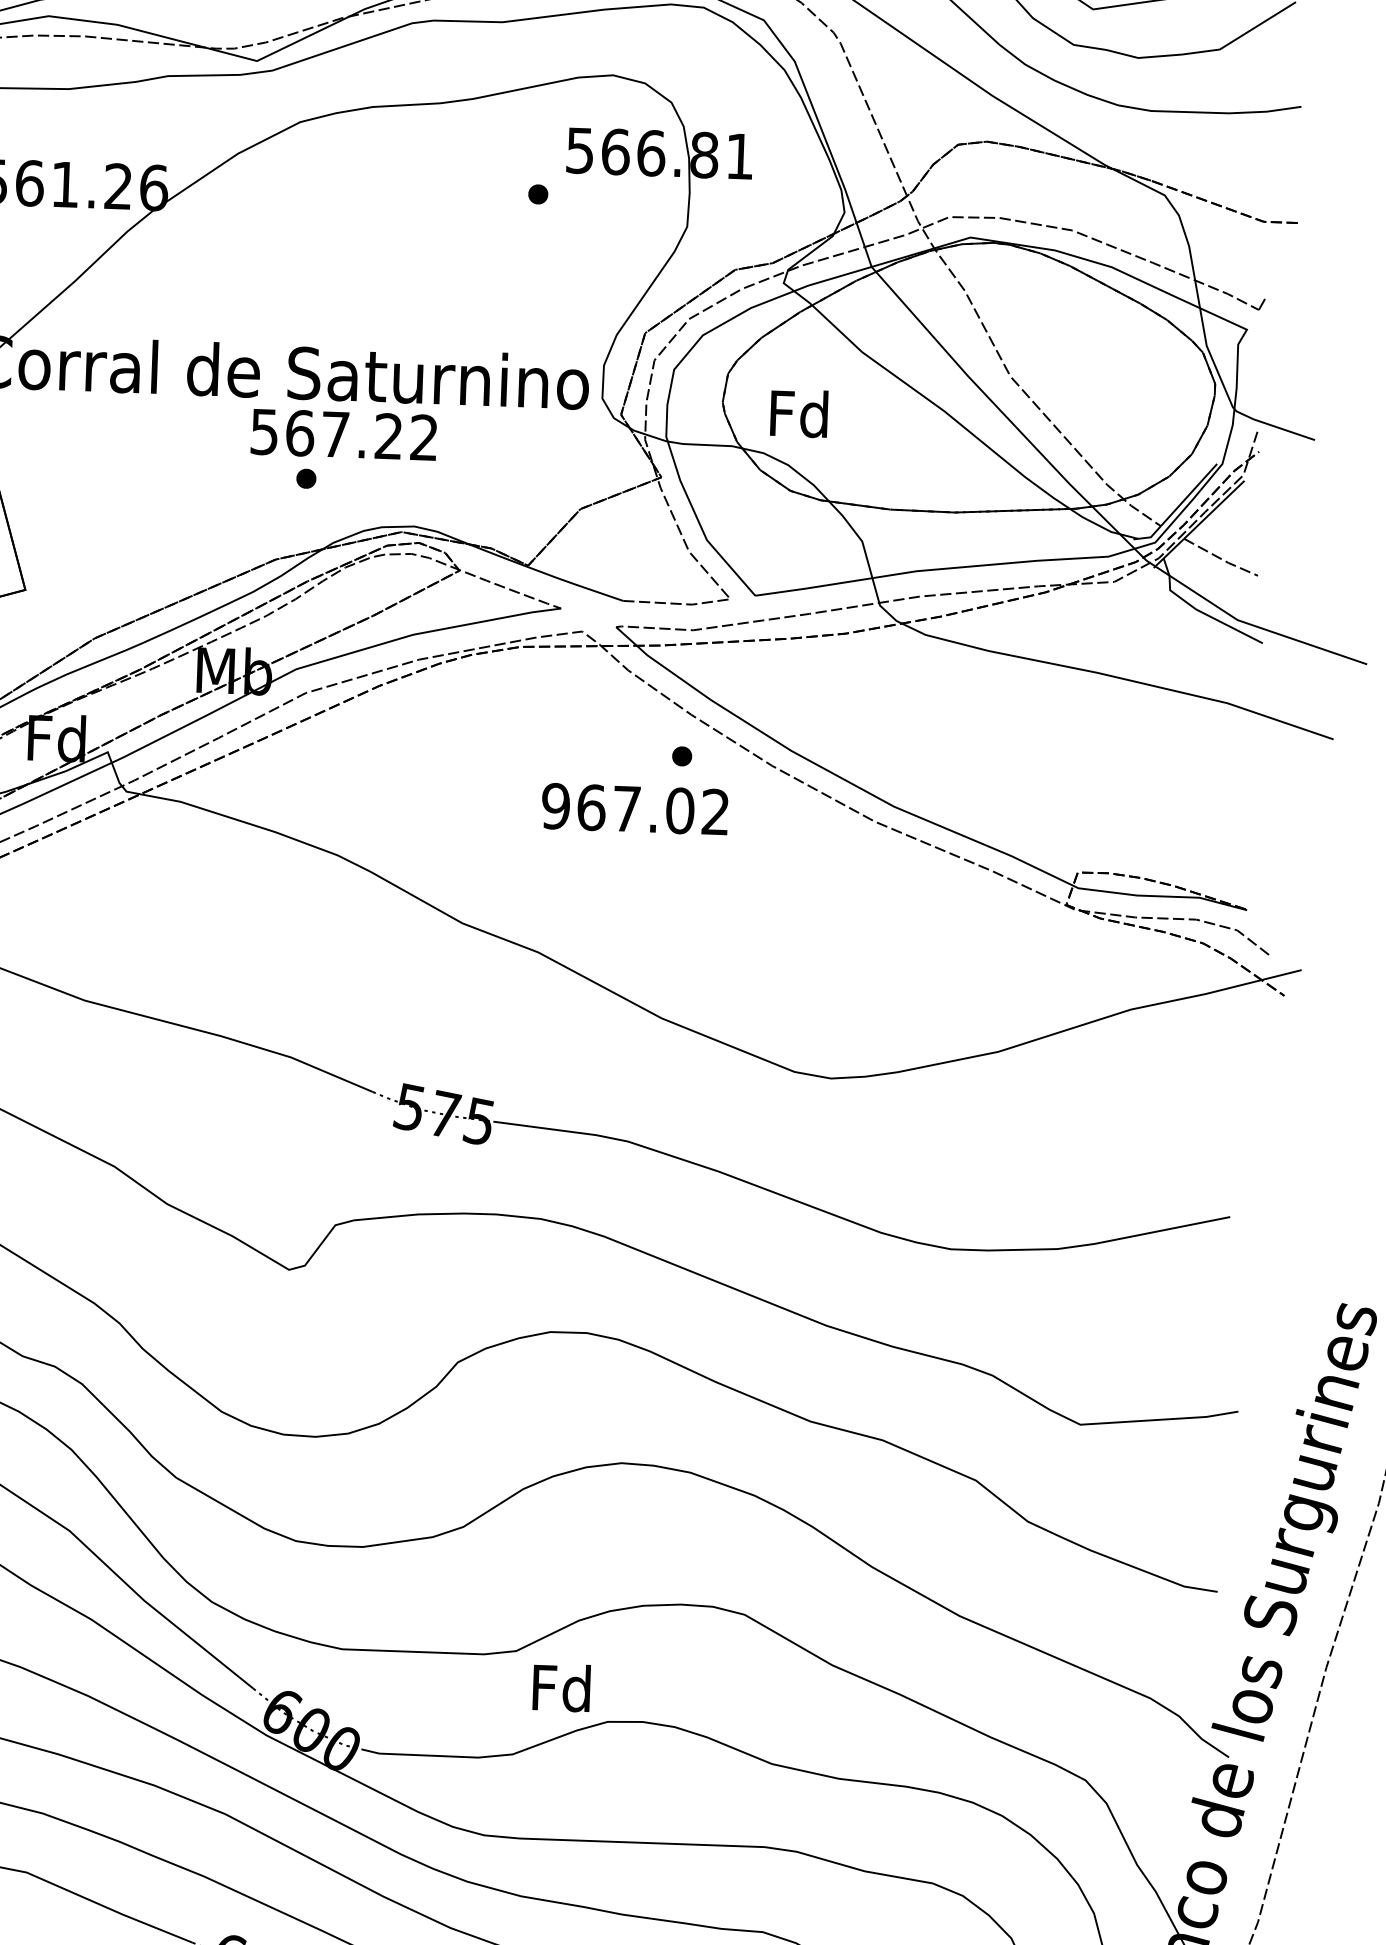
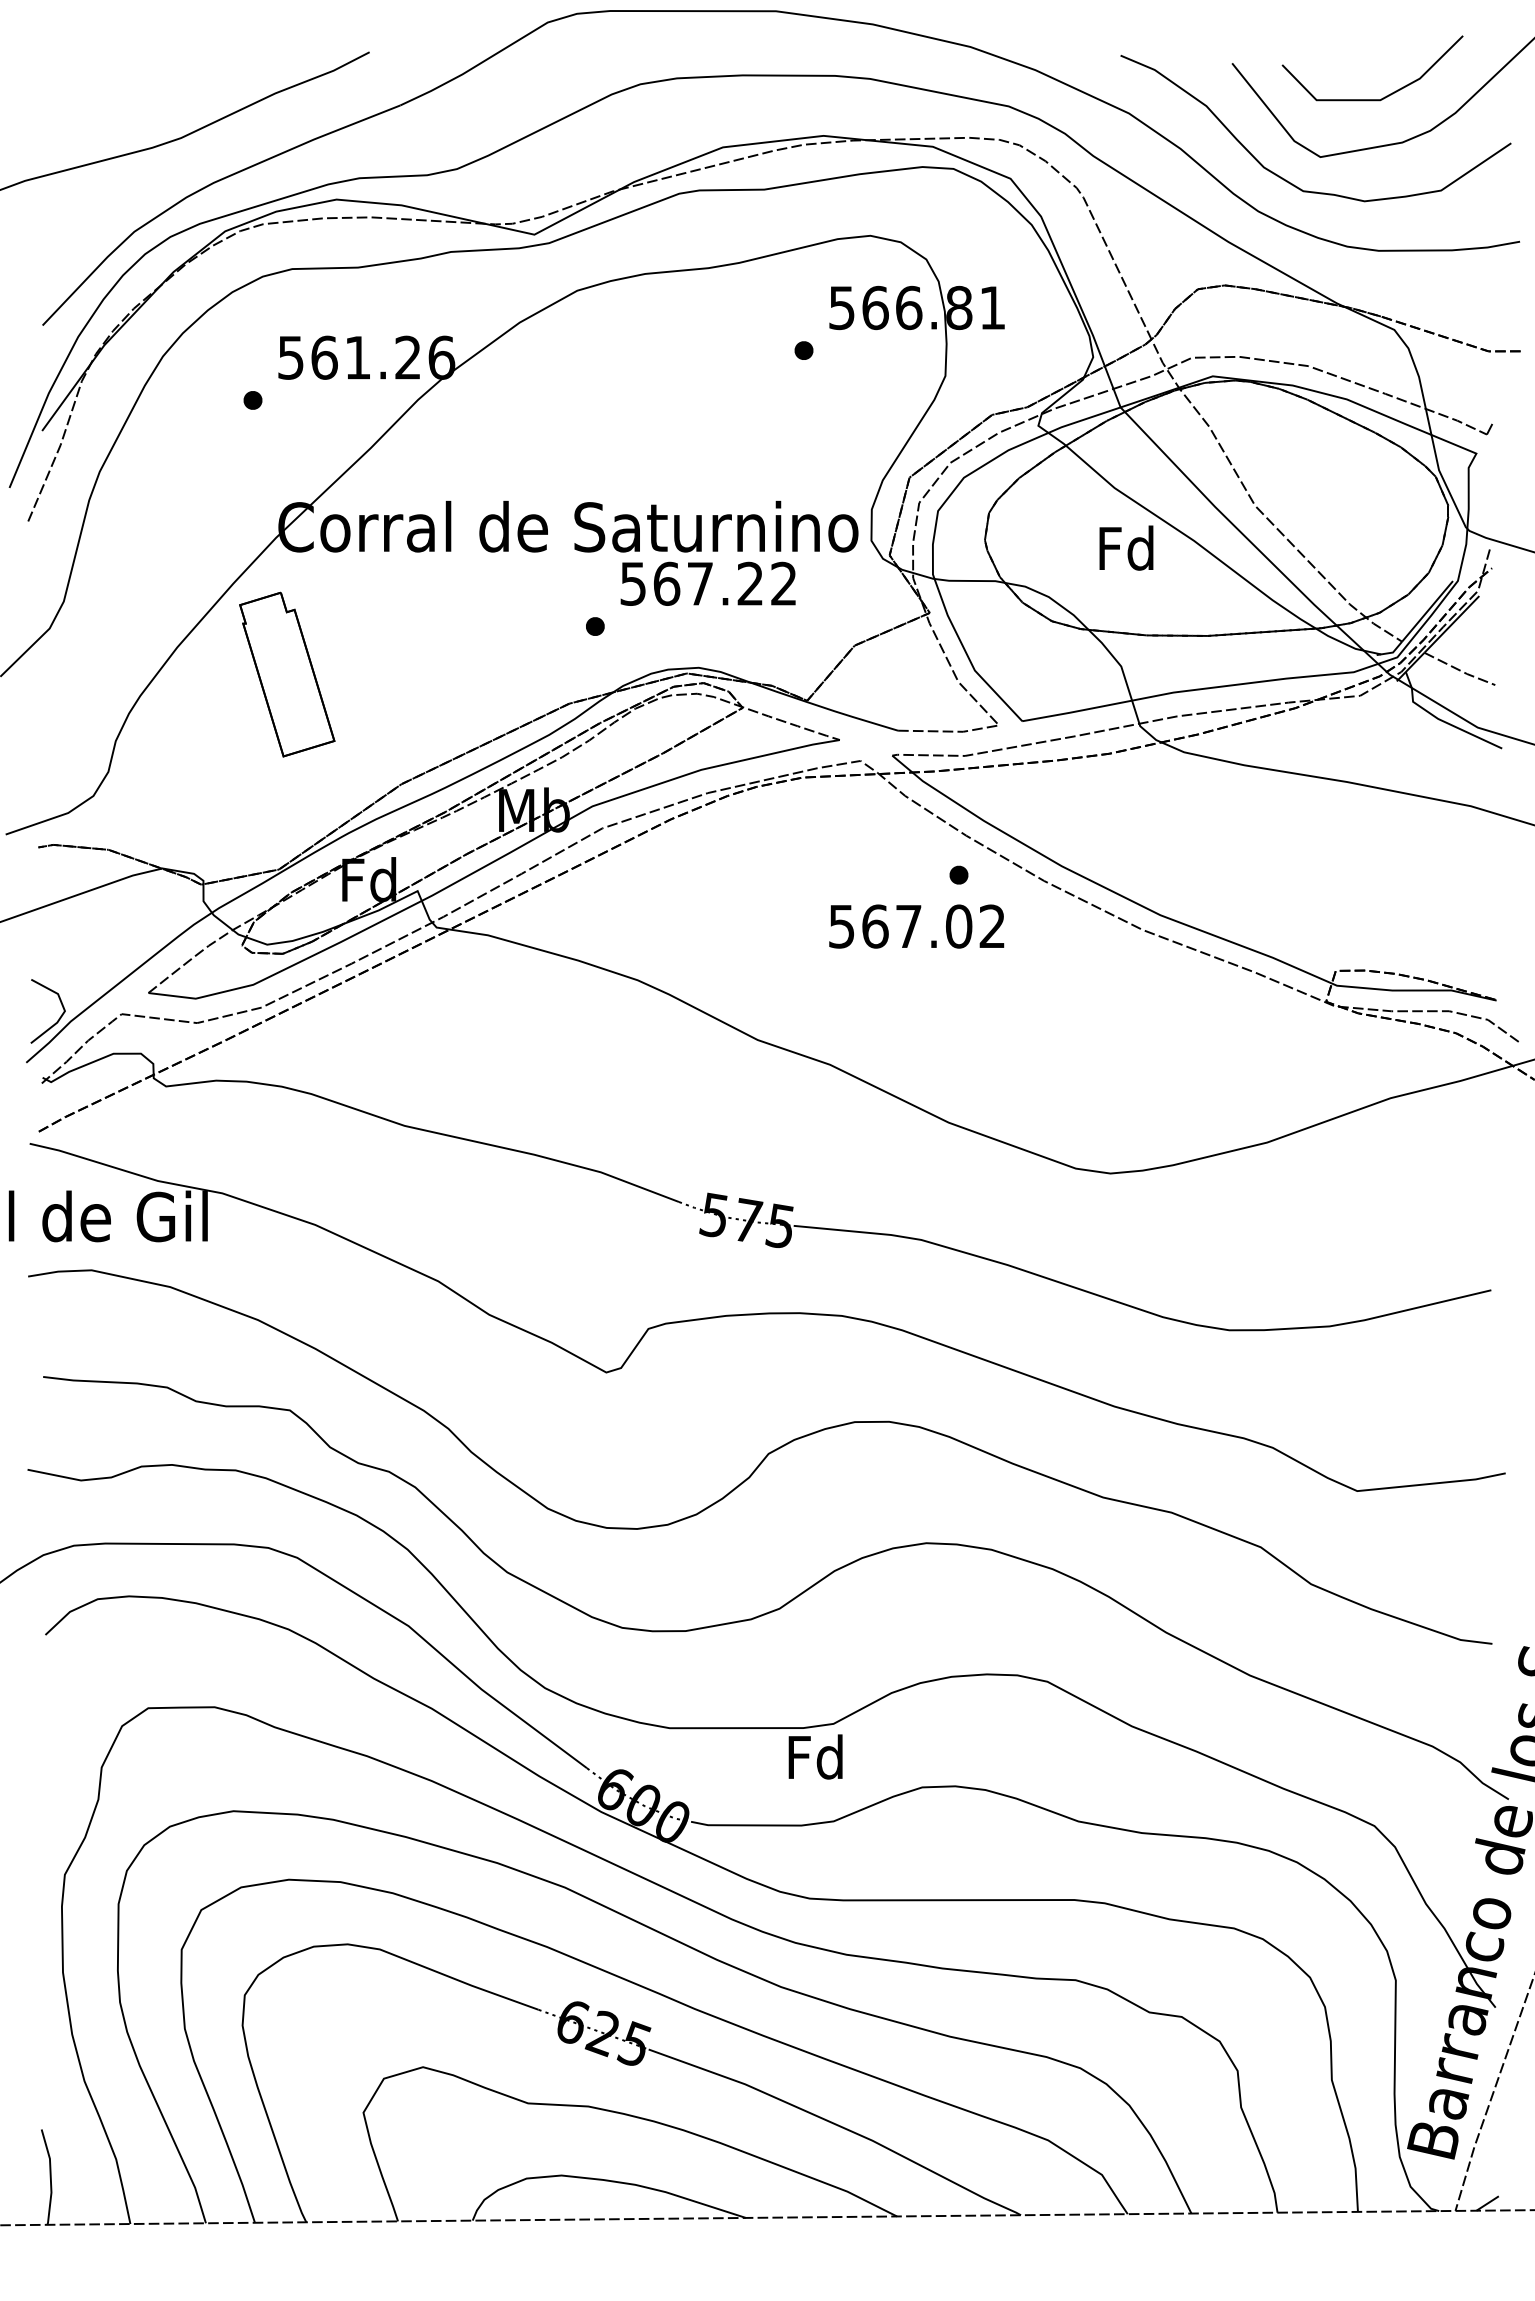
text: (799, 412) -> (1126, 547), moved
text: (343, 434) -> (707, 583), moved
text: (555, 806) -> (841, 926), 967.02 -> 567.02
text: (561, 1687) -> (815, 1756), moved

